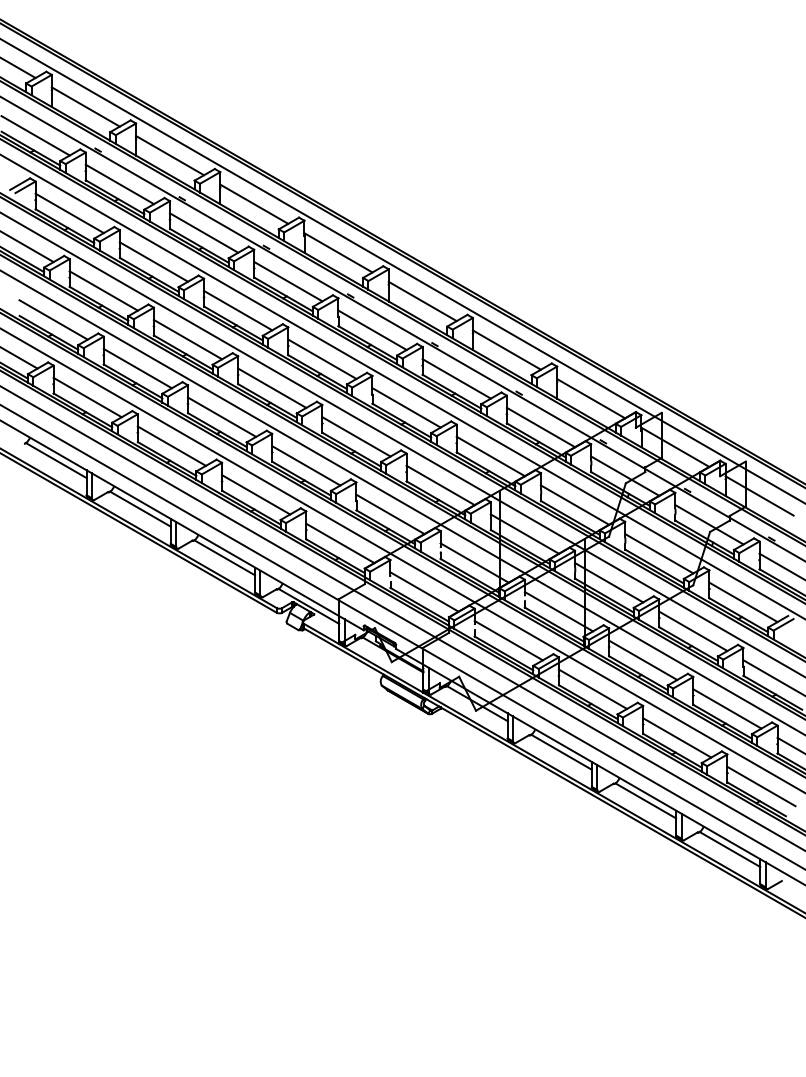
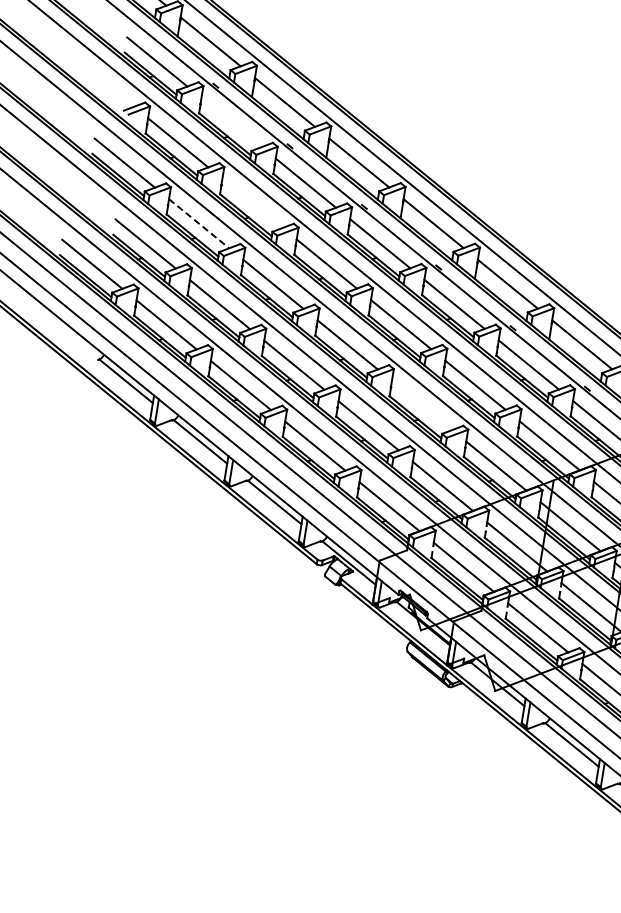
line: (119, 184) -> (231, 122), removed
line: (153, 261) -> (252, 202), removed
line: (104, 291) -> (199, 224), solid -> dashed
line: (356, 436) -> (422, 405), removed

